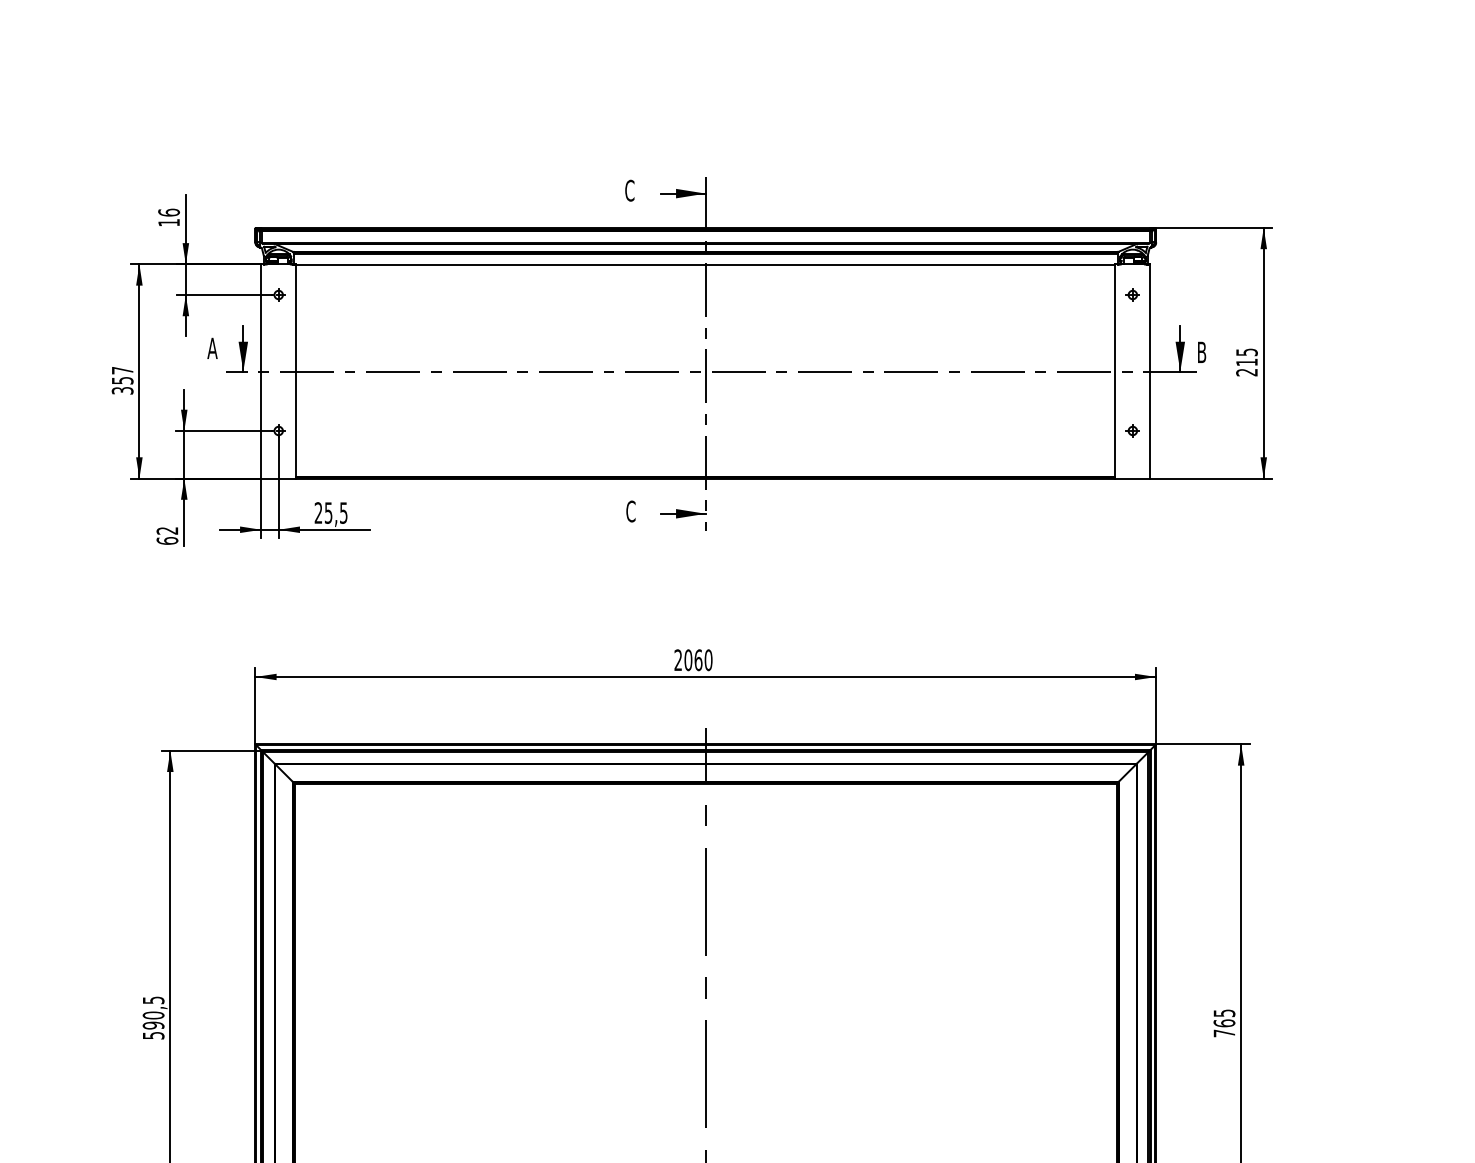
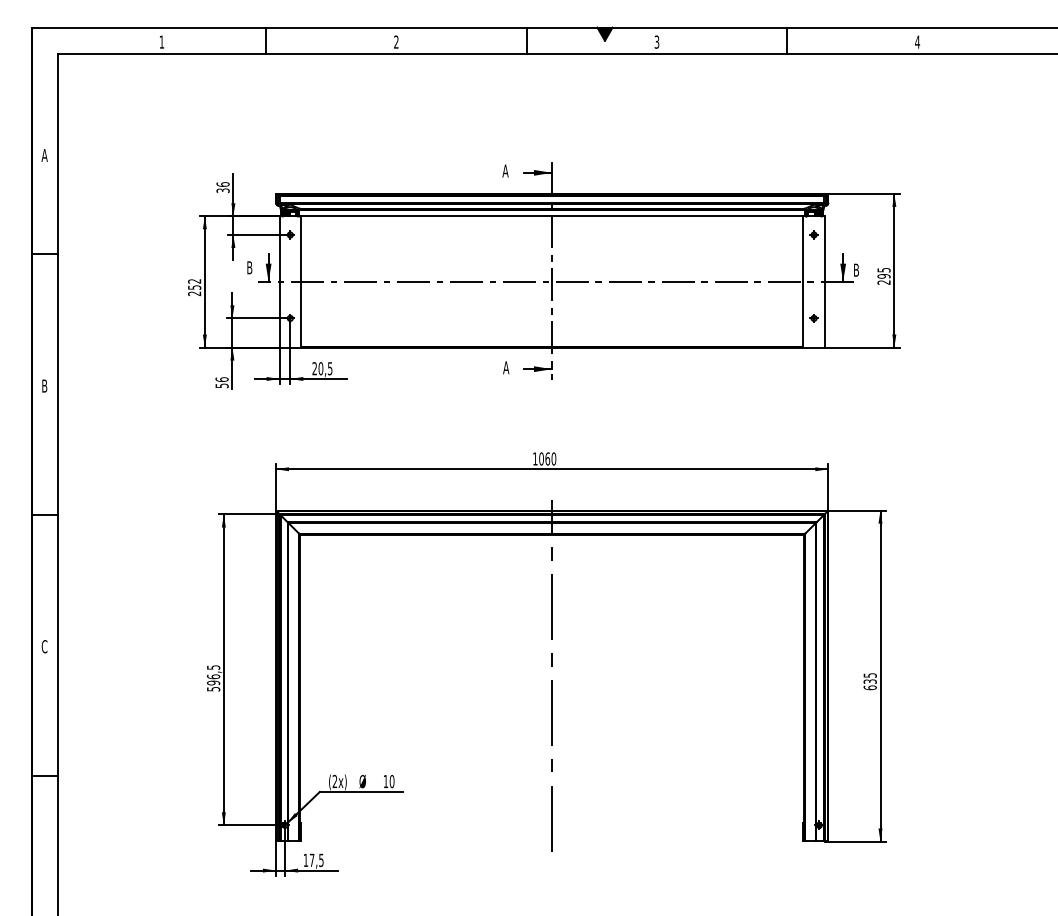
text: (629, 189) -> (505, 170), C -> A
text: (168, 222) -> (222, 190), 16 -> 36
text: (212, 347) -> (249, 267), A -> B
text: (1246, 362) -> (883, 276), 215 -> 295
text: (122, 380) -> (194, 287), 357 -> 252
text: (631, 511) -> (506, 367), C -> A
text: (327, 512) -> (320, 368), 25,5 -> 20,5
text: (166, 535) -> (221, 382), 62 -> 56
text: (678, 659) -> (535, 458), 2060 -> 1060
text: (153, 1014) -> (213, 676), 590,5 -> 596,5
text: (1223, 1028) -> (869, 684), 765 -> 635

